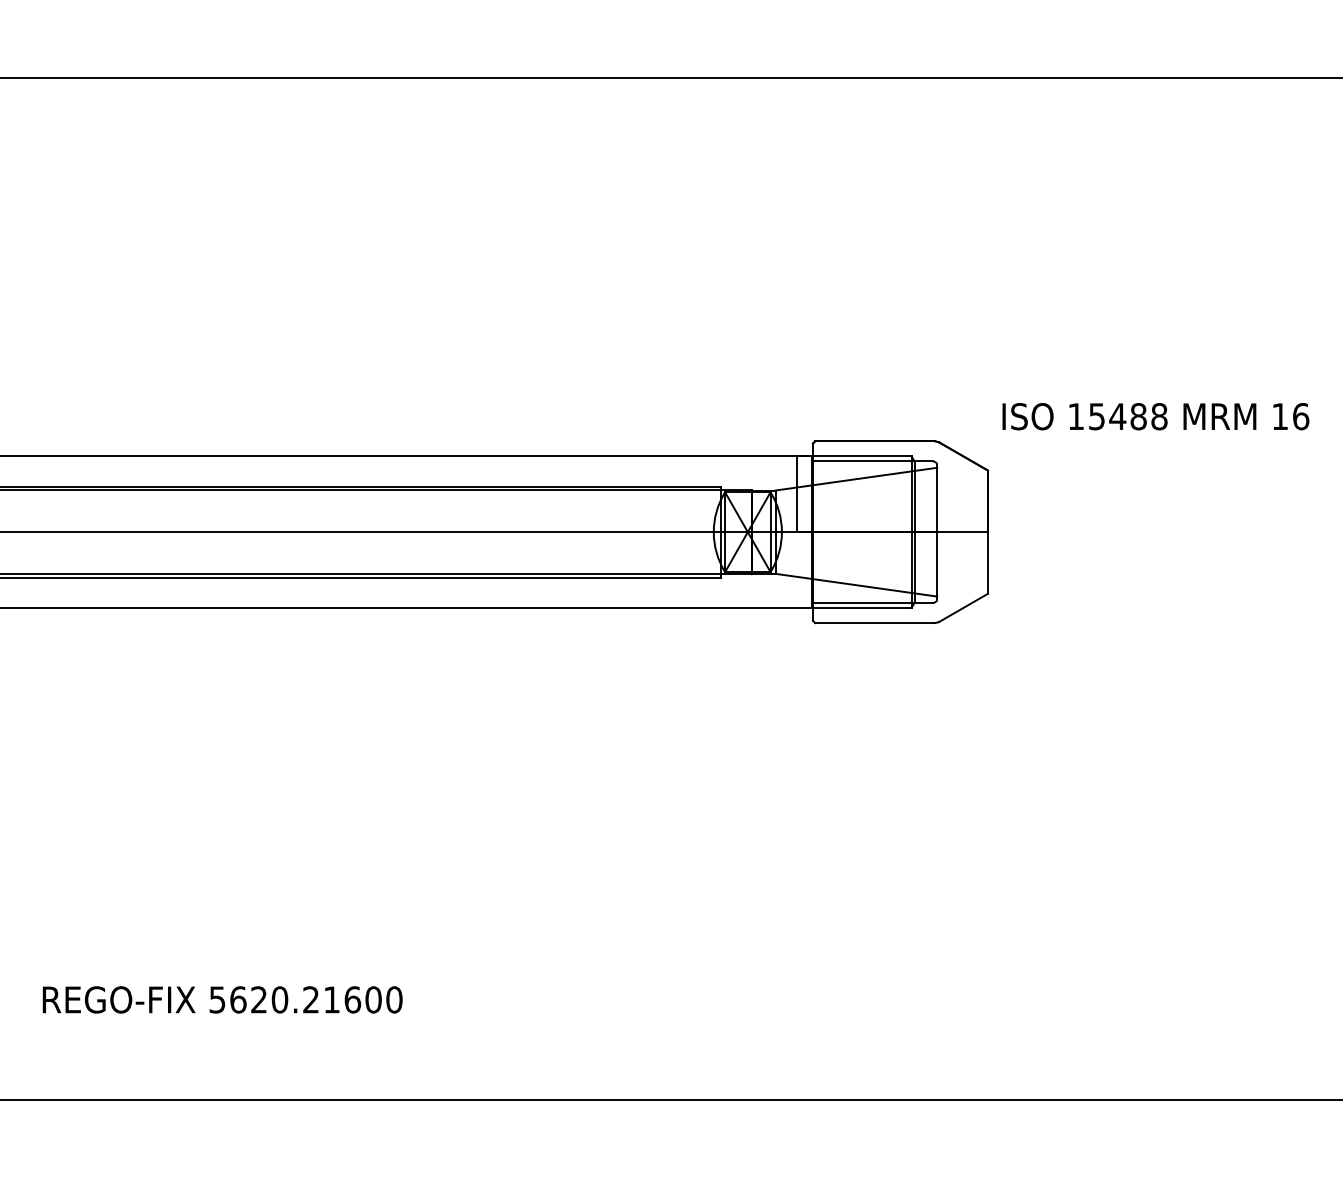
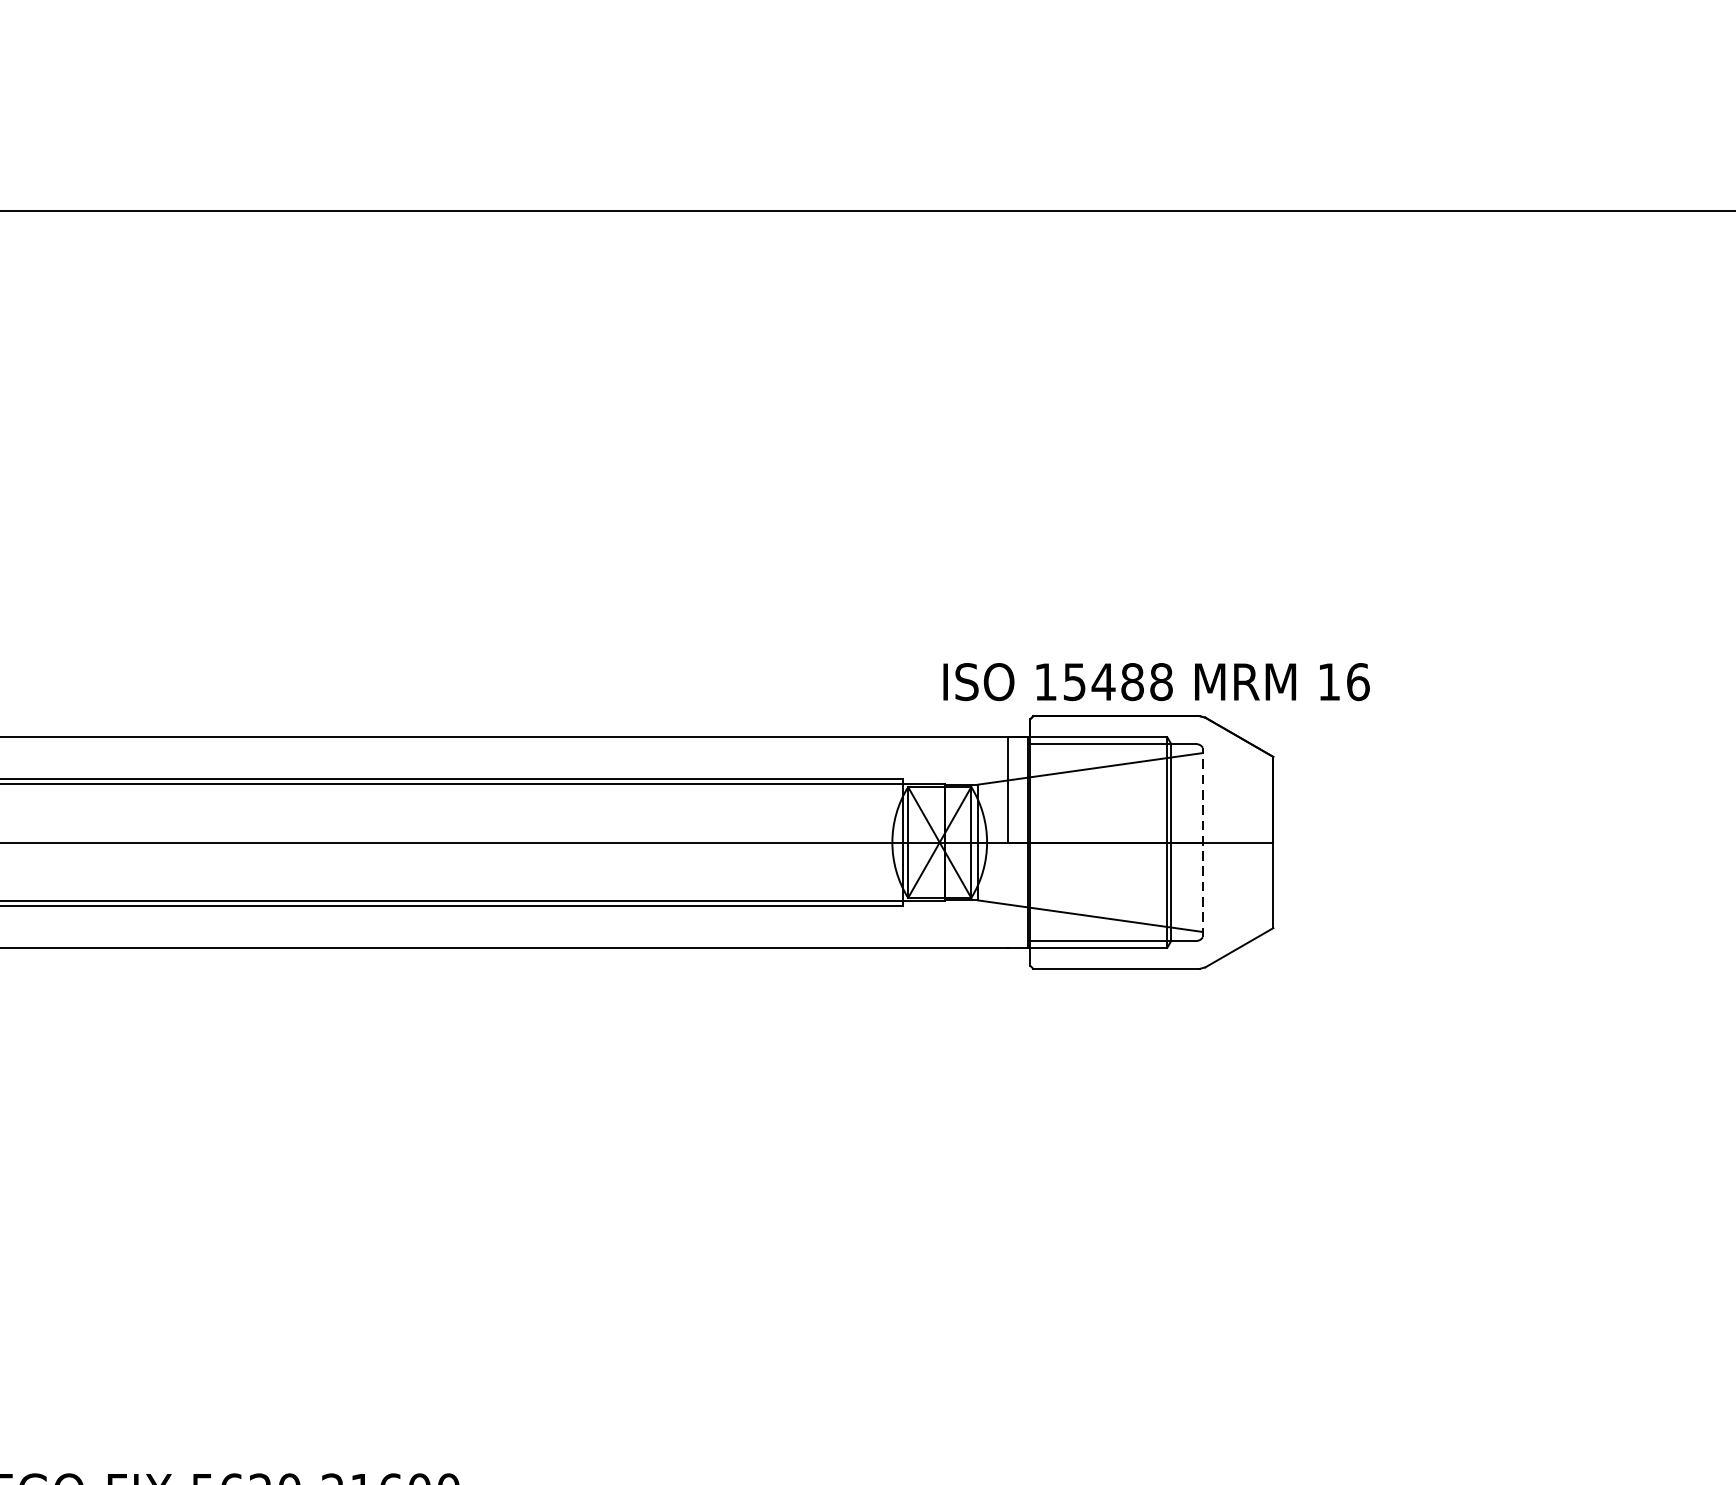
text: (1155, 416) -> (1155, 681), moved
line: (937, 531) -> (1203, 841), solid -> dashed

